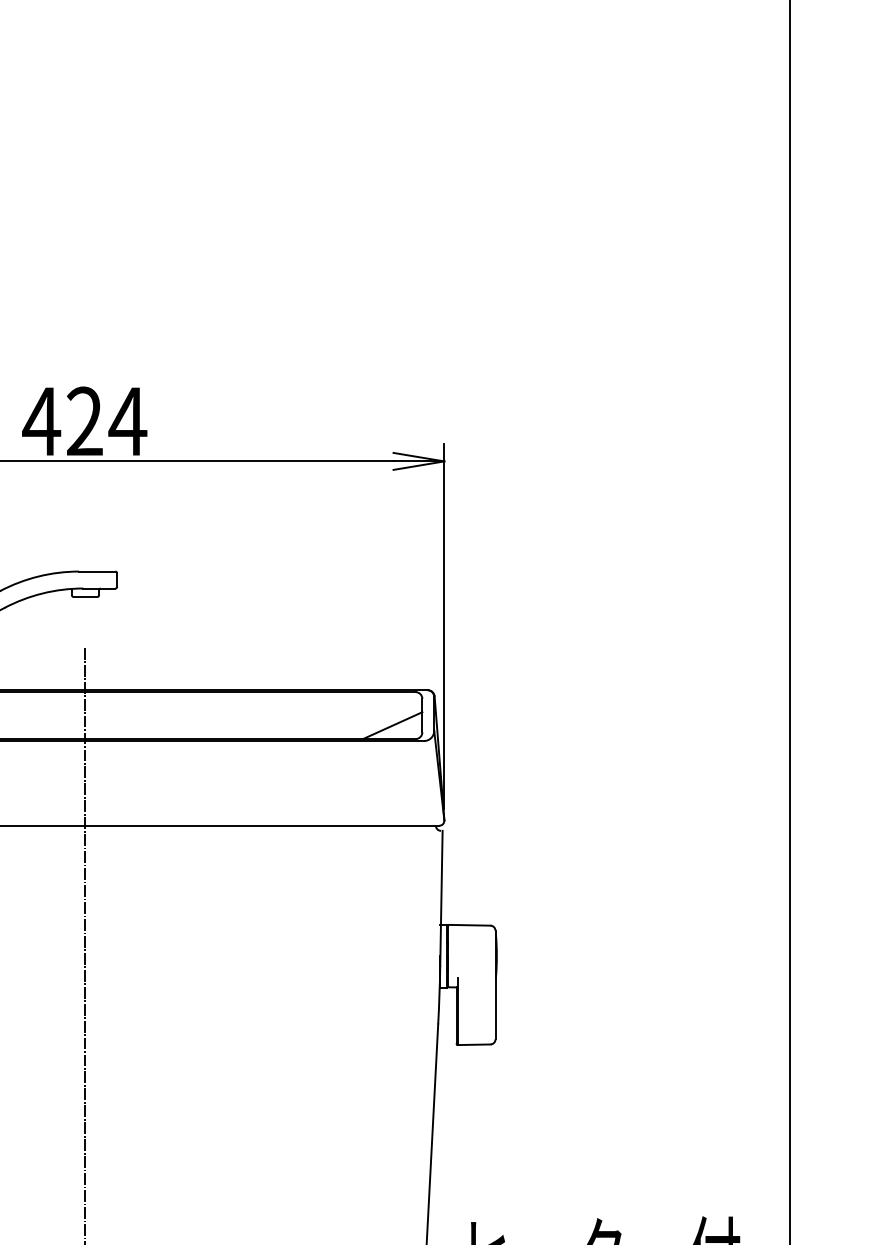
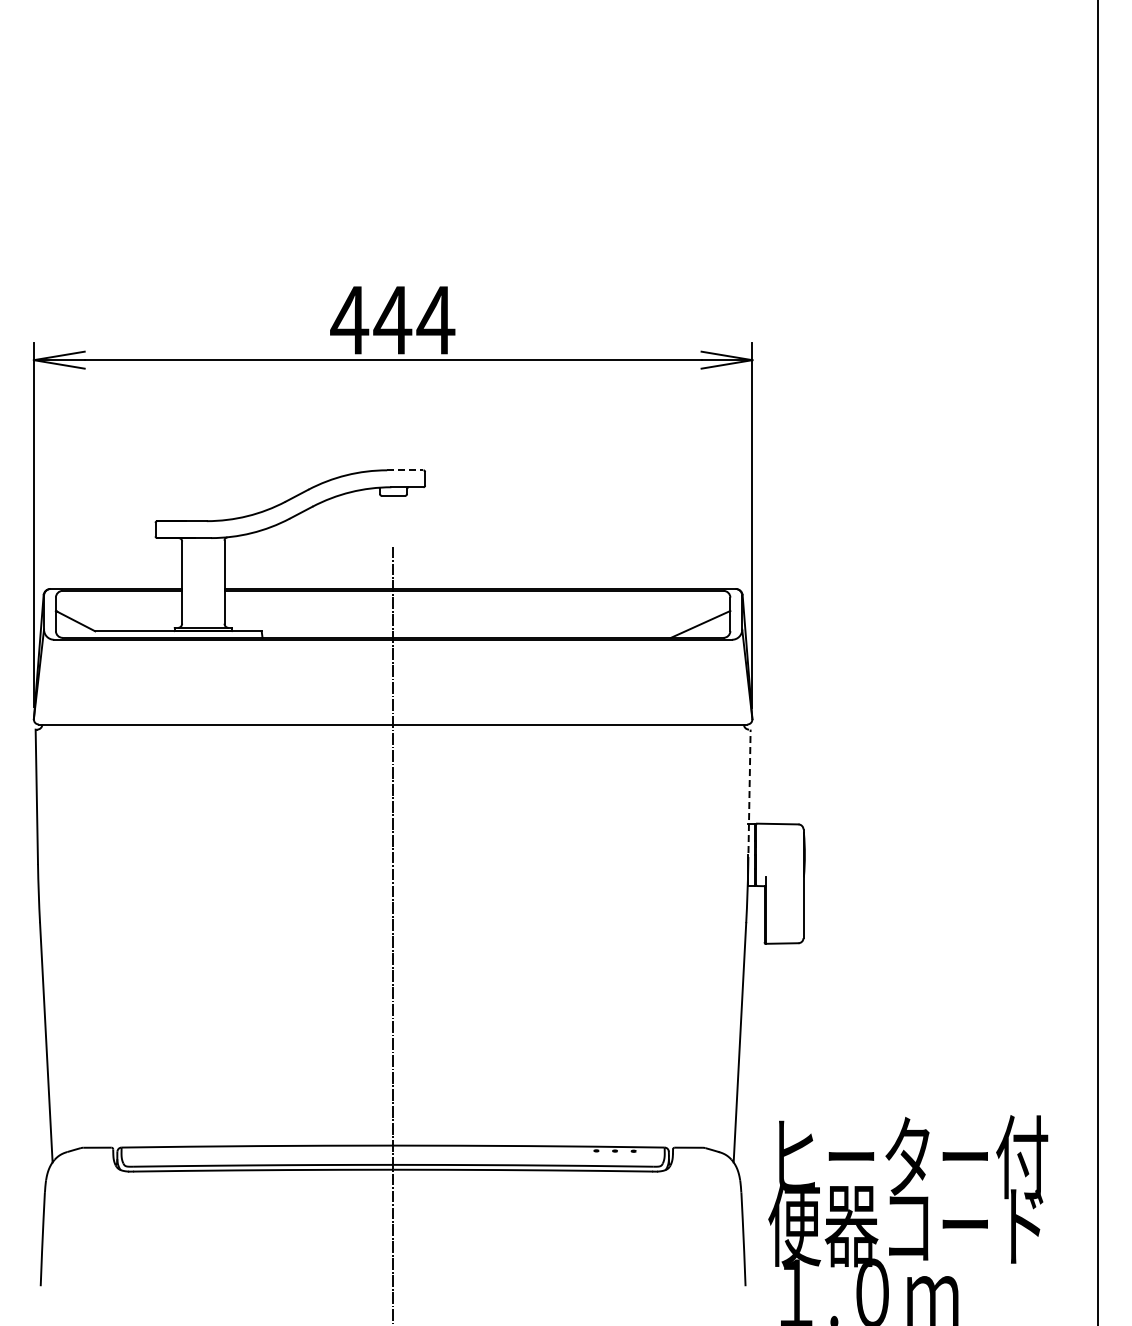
text: (84, 420) -> (392, 319), 424 -> 444
line: (97, 571) -> (405, 470), solid -> dashed
line: (441, 897) -> (749, 796), solid -> dashed

